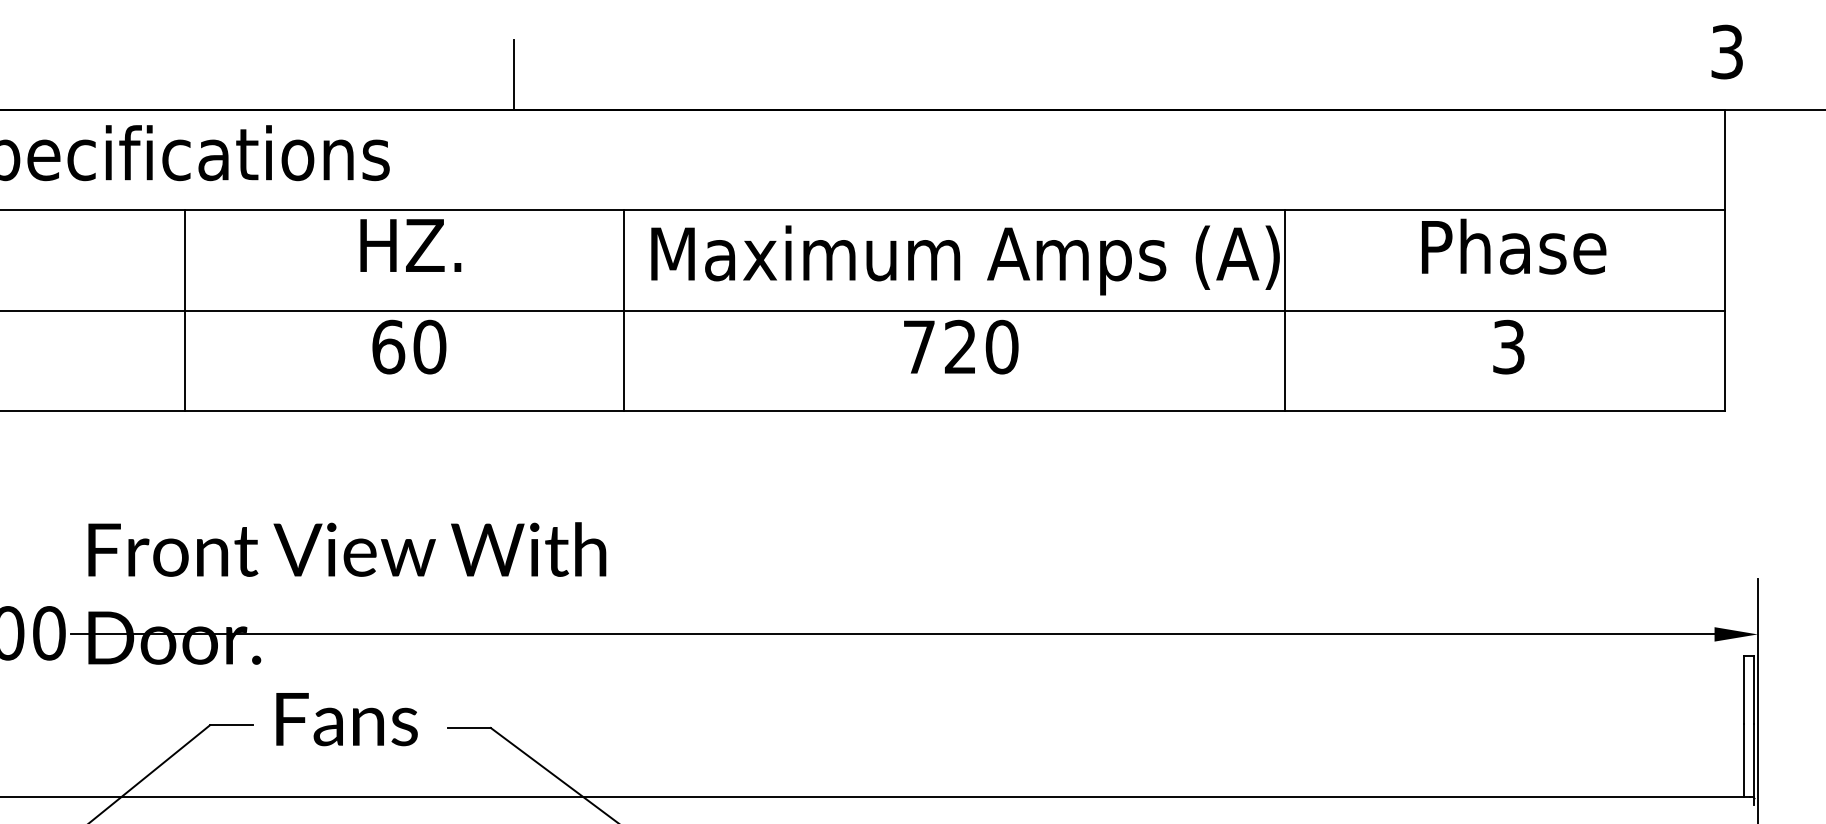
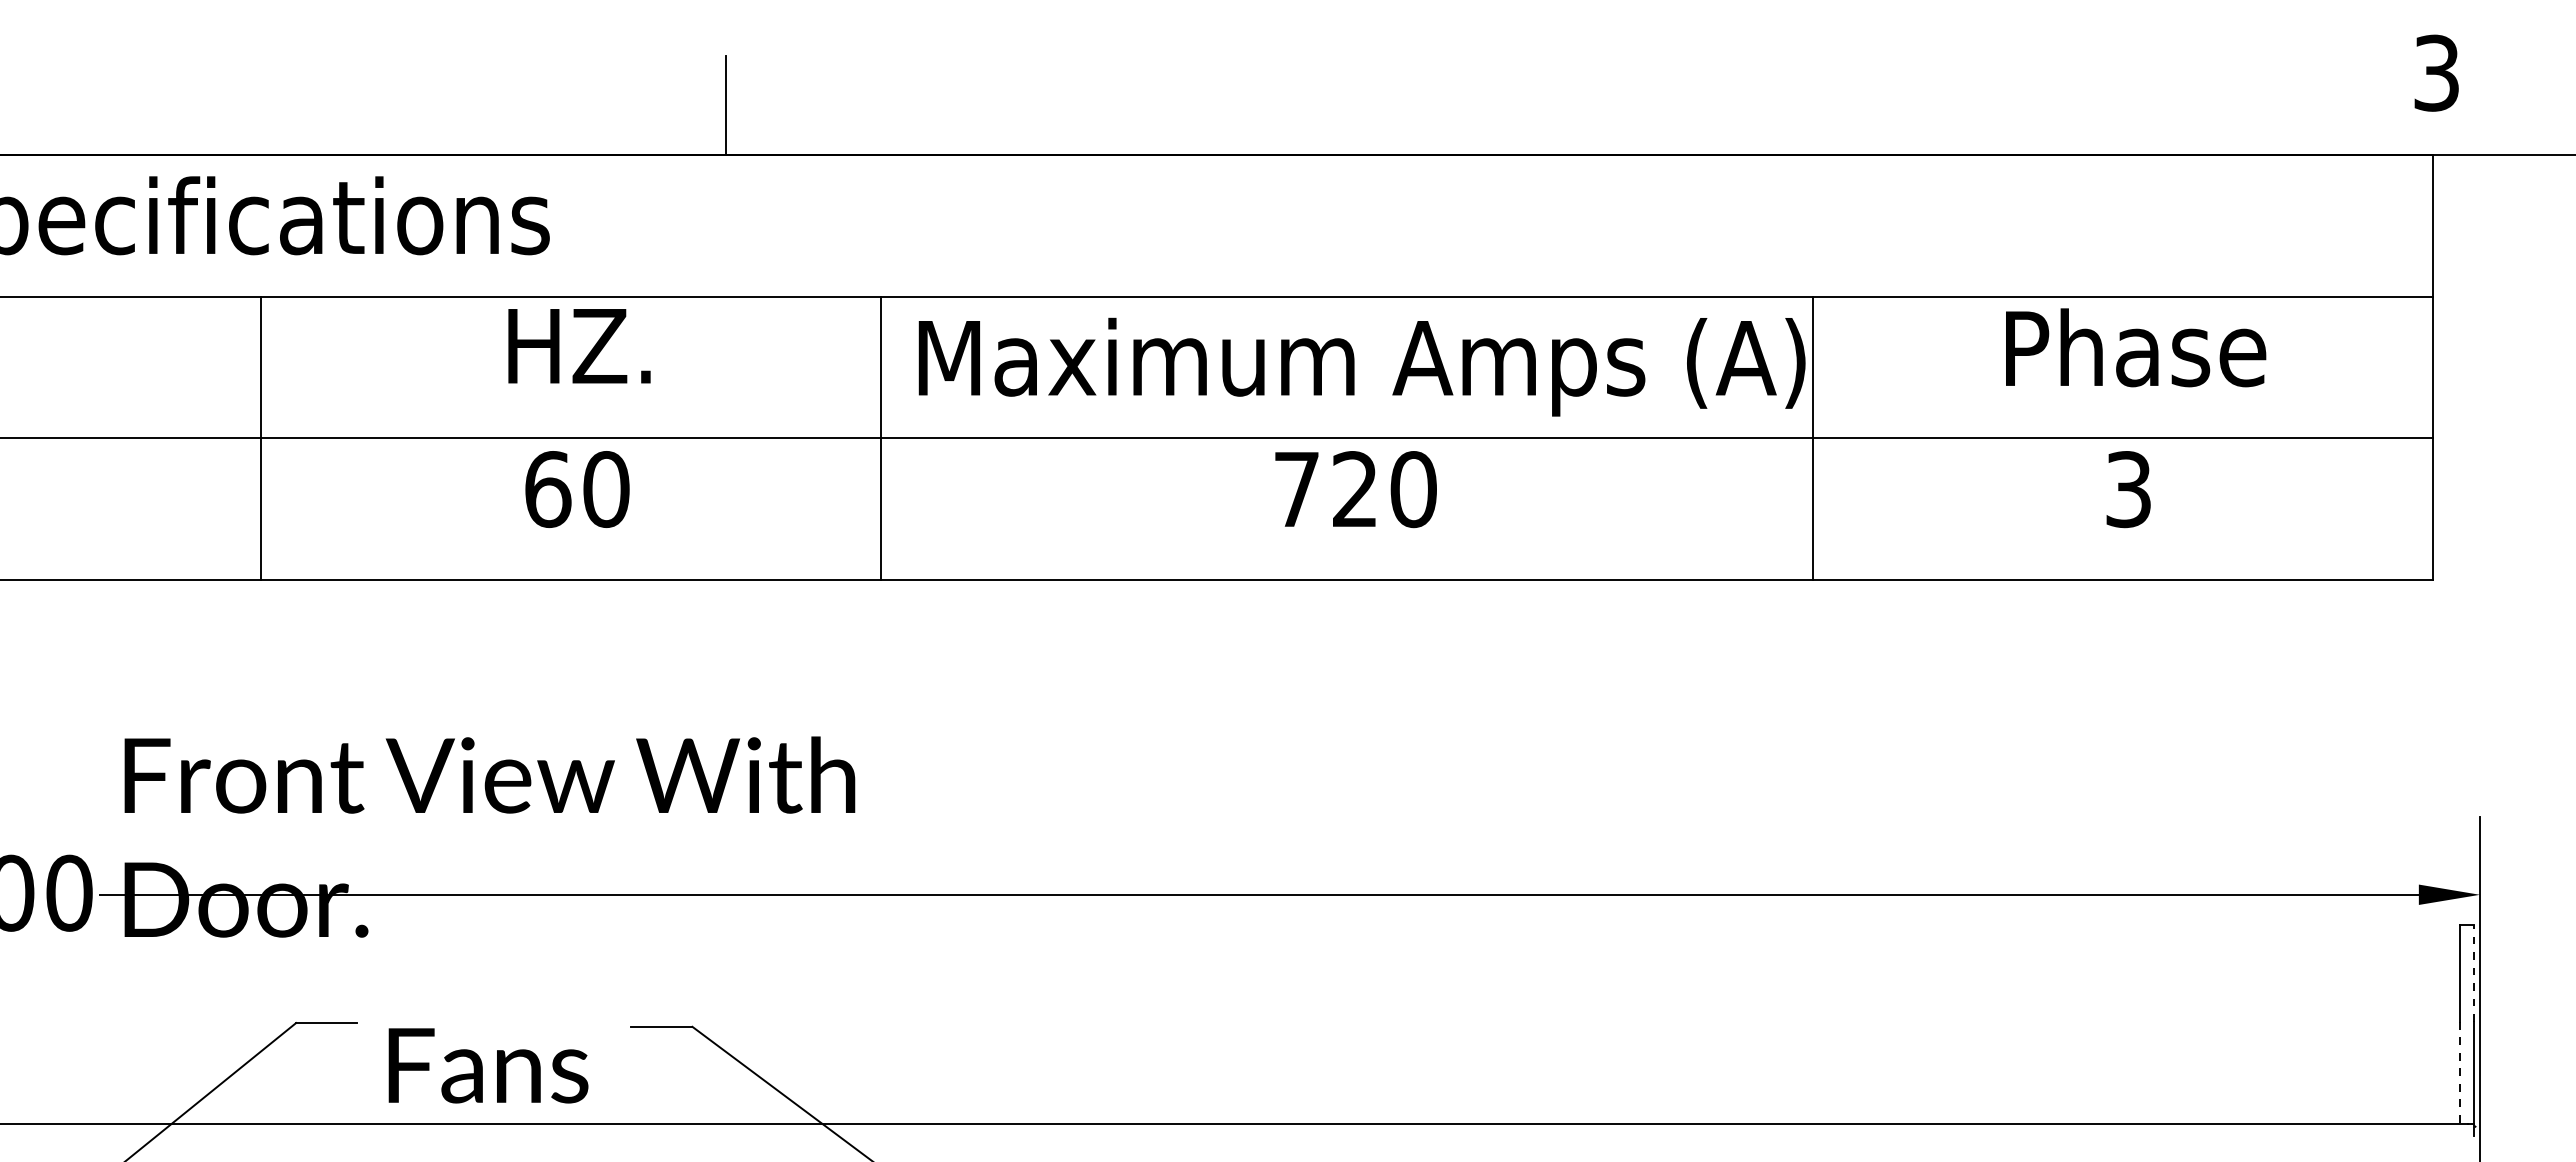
line: (1753, 689) -> (2474, 972), solid -> dashed
text: (347, 719) -> (488, 1065), moved
line: (1743, 761) -> (2459, 1073), solid -> dashed

